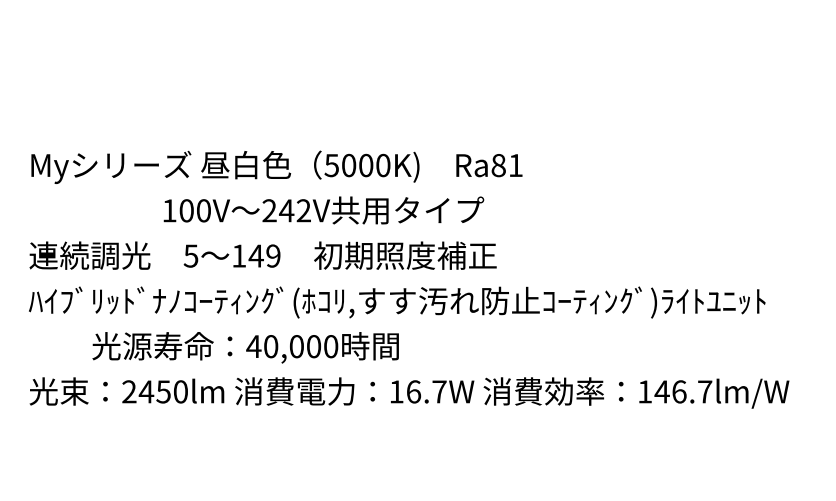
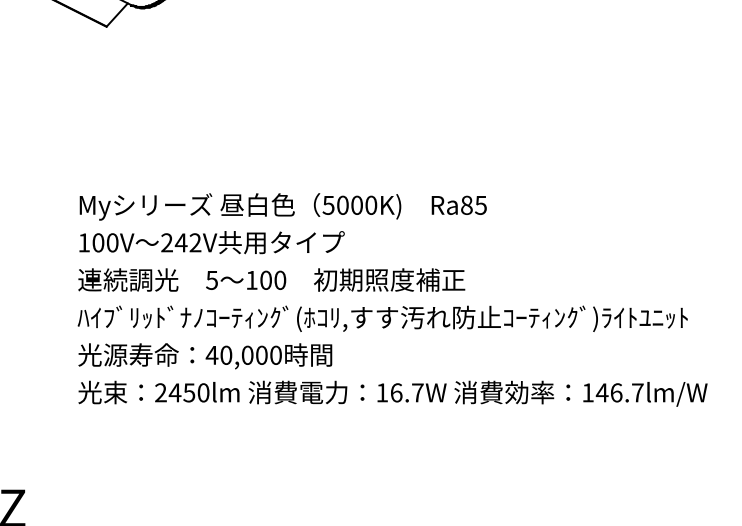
text: (515, 165) -> (480, 205), Ra81 -> Ra85
text: (323, 210) -> (211, 242), moved
text: (264, 255) -> (272, 279), 149 -> 100
text: (245, 348) -> (205, 356), moved

